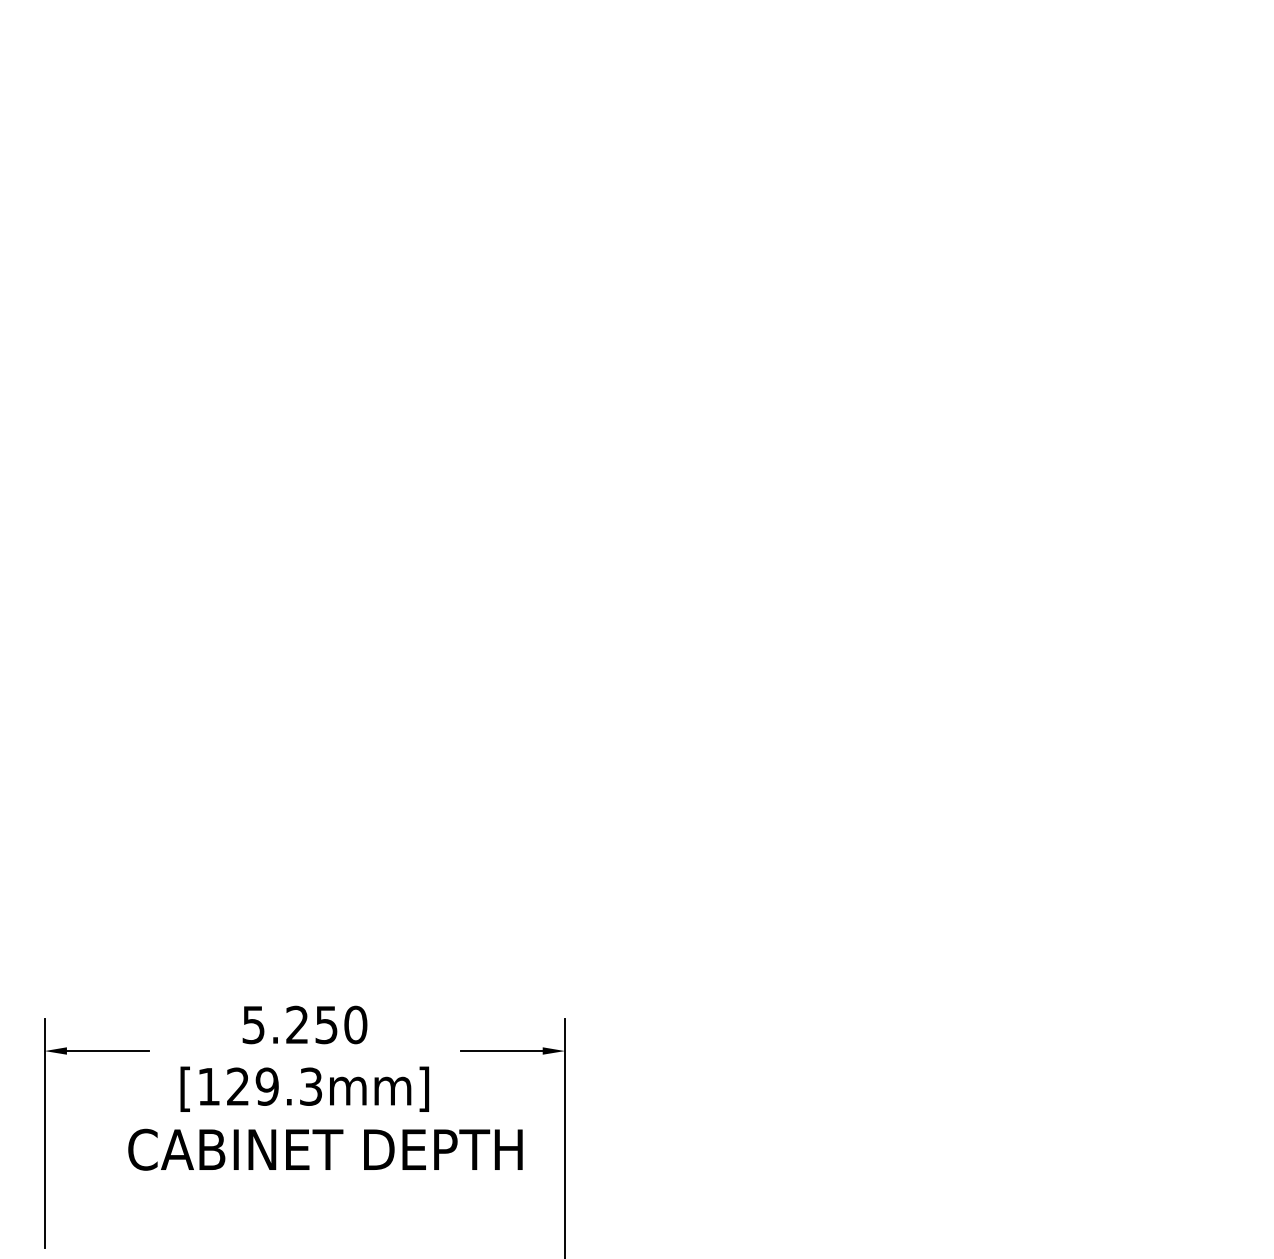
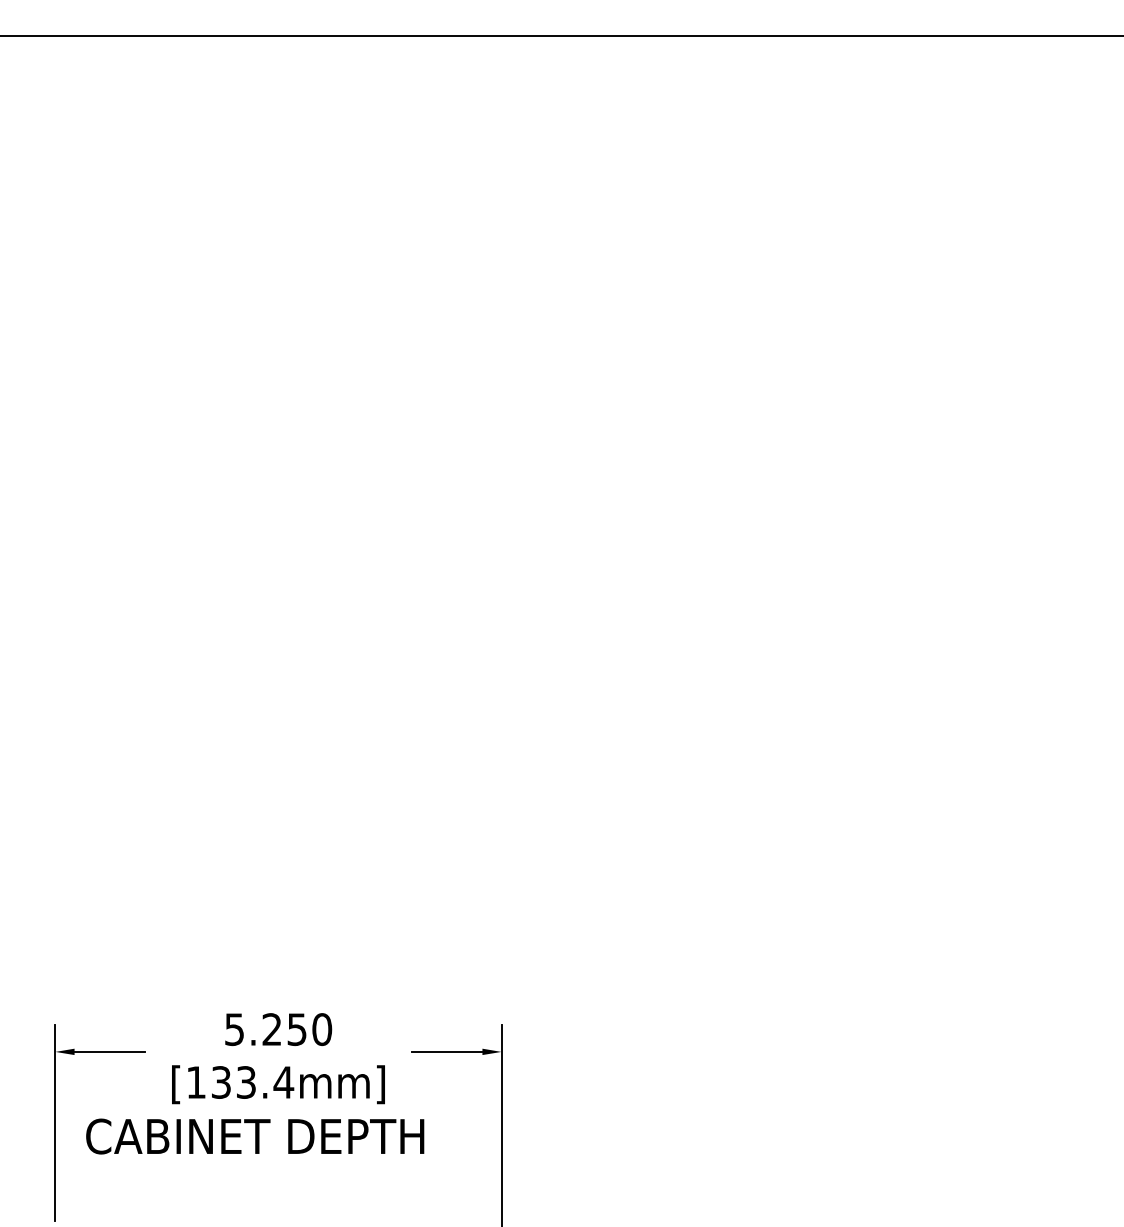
text: (274, 1086) -> (252, 1082), [129.3mm] -> [133.4mm]
text: (325, 1149) -> (255, 1136), moved

